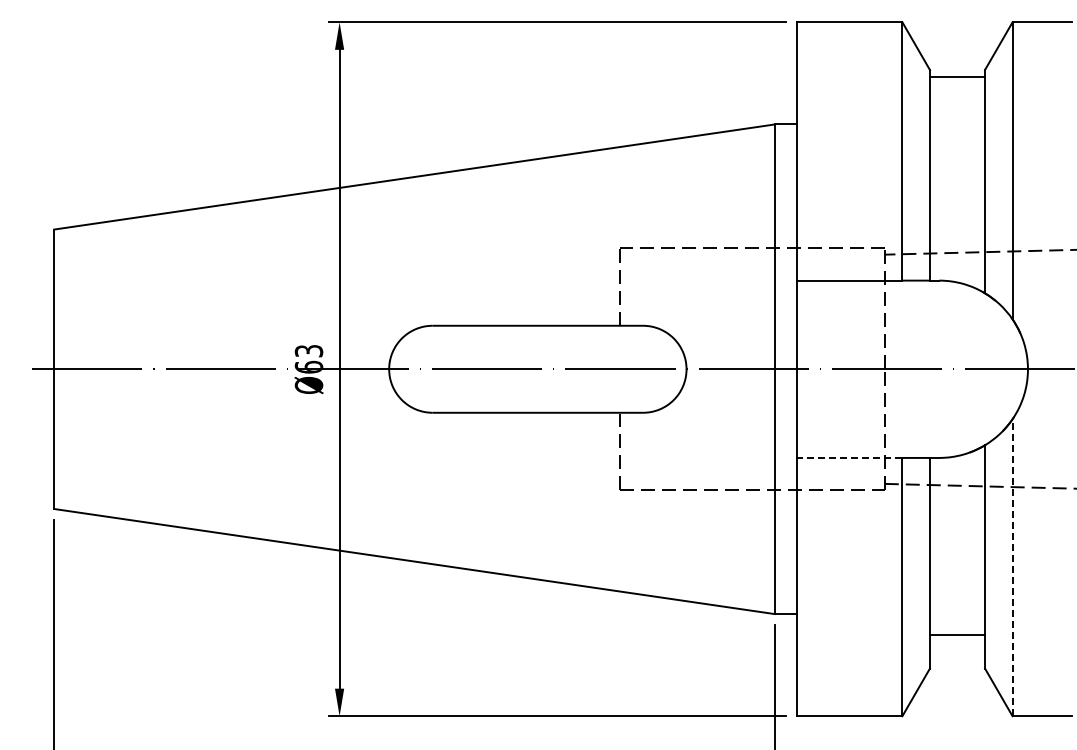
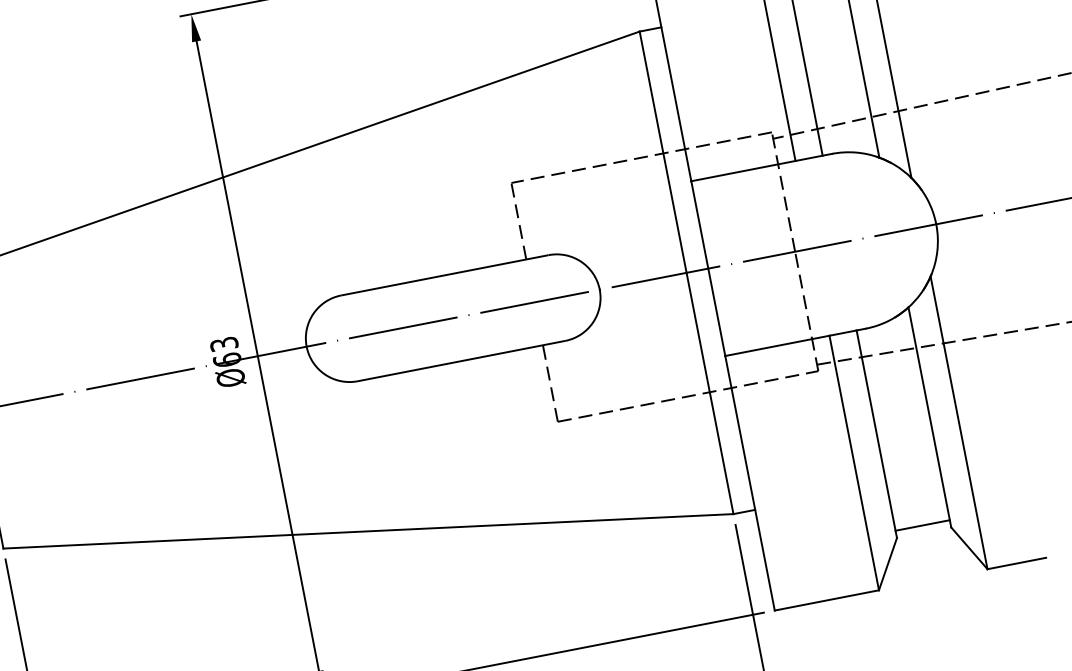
line: (849, 457) -> (777, 345), dashed -> solid
line: (1012, 567) -> (958, 422), dashed -> solid
line: (957, 635) -> (922, 525), moved

